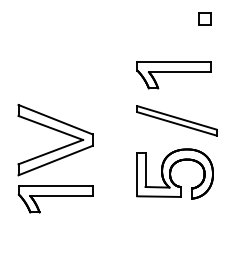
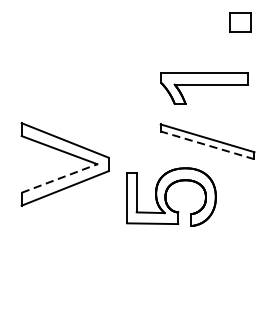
part: (204, 18) -> (239, 21), size x1.4
line: (176, 123) -> (207, 144), solid -> dashed
line: (51, 151) -> (60, 177), solid -> dashed
part: (174, 173) -> (170, 196), moved
part: (55, 199) -> (65, 234), removed

